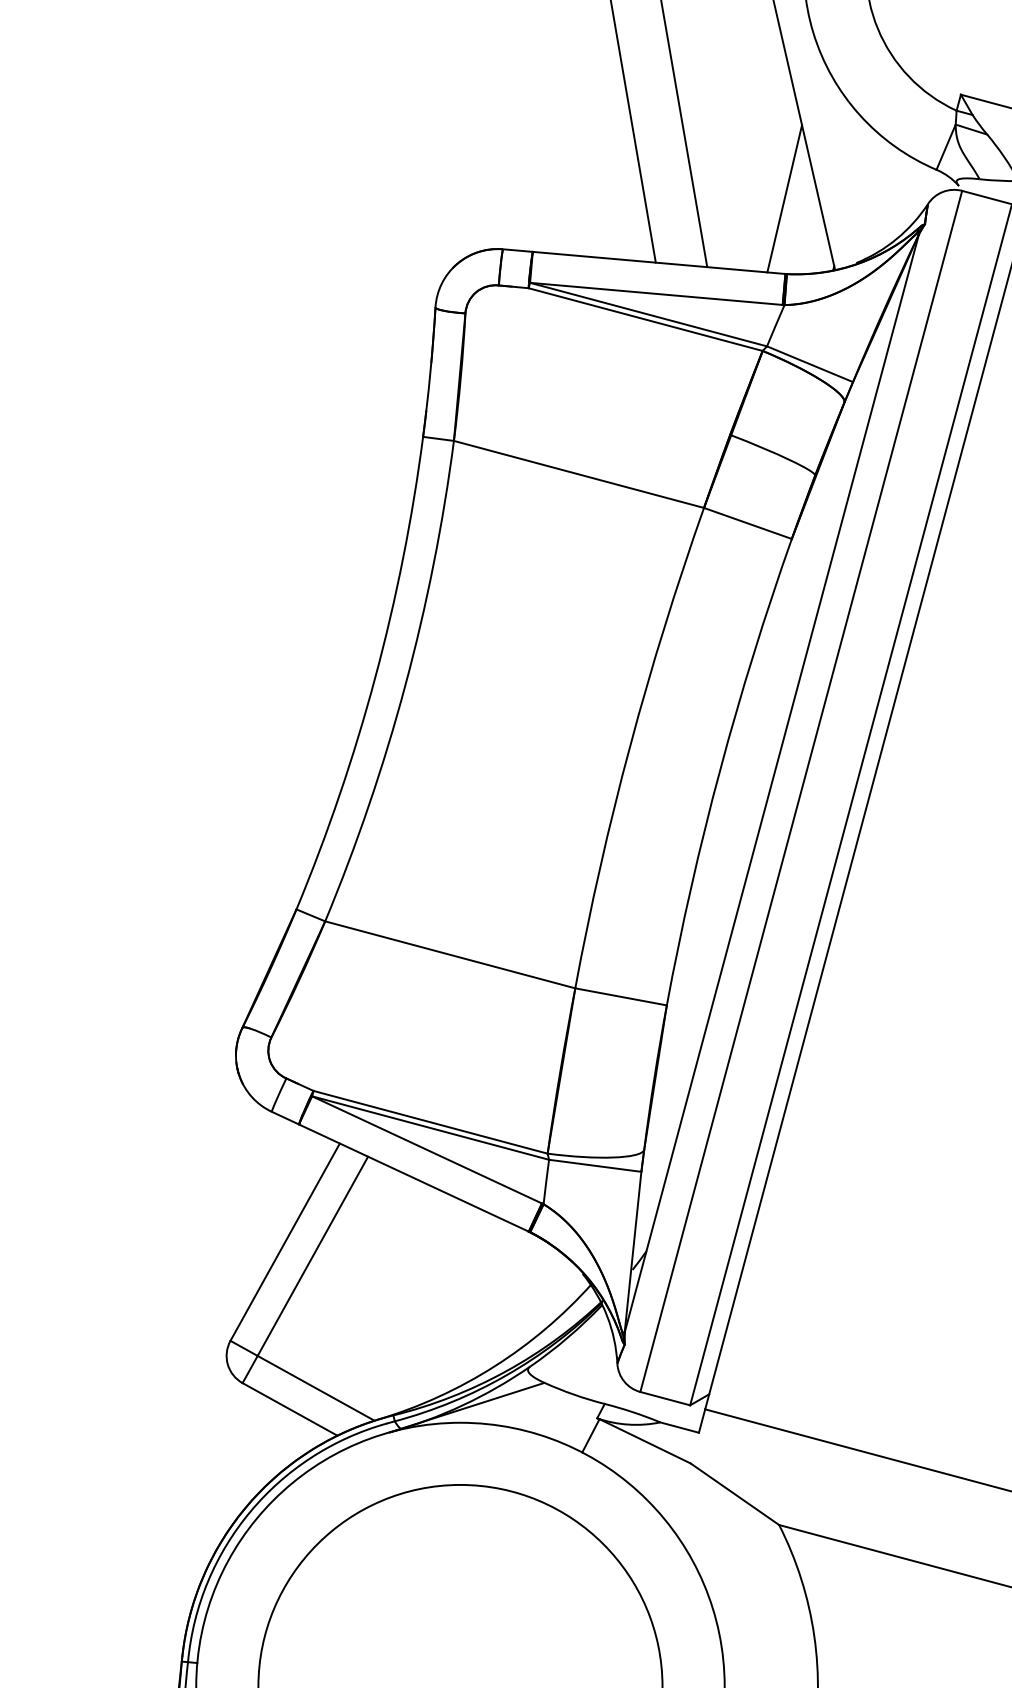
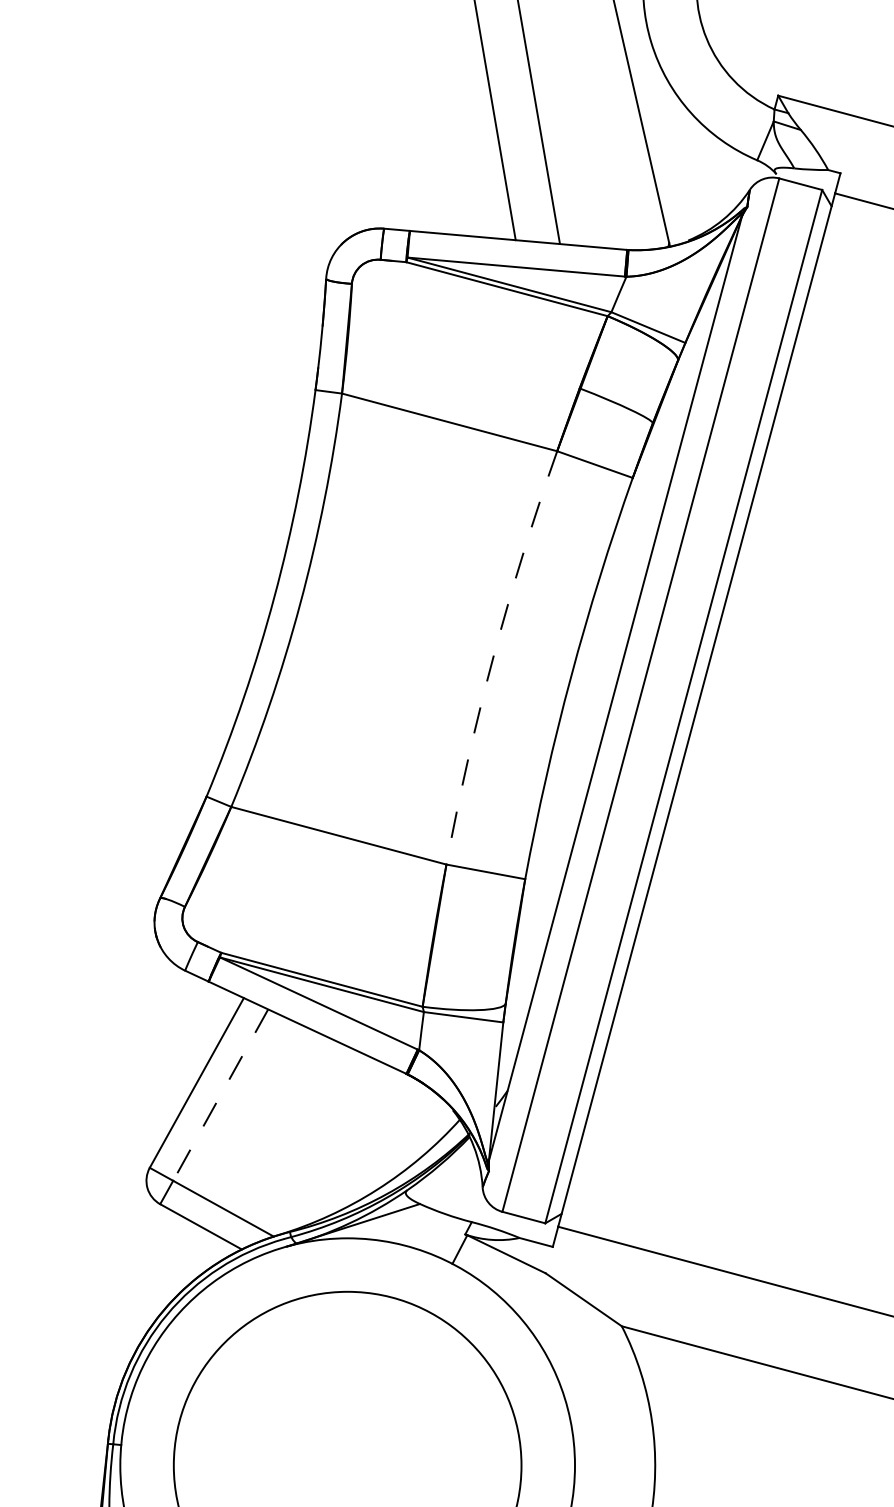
line: (784, 197) -> (626, 184), removed
arc: (629, 745) -> (493, 655), solid -> dashed
line: (312, 1256) -> (220, 1095), solid -> dashed

